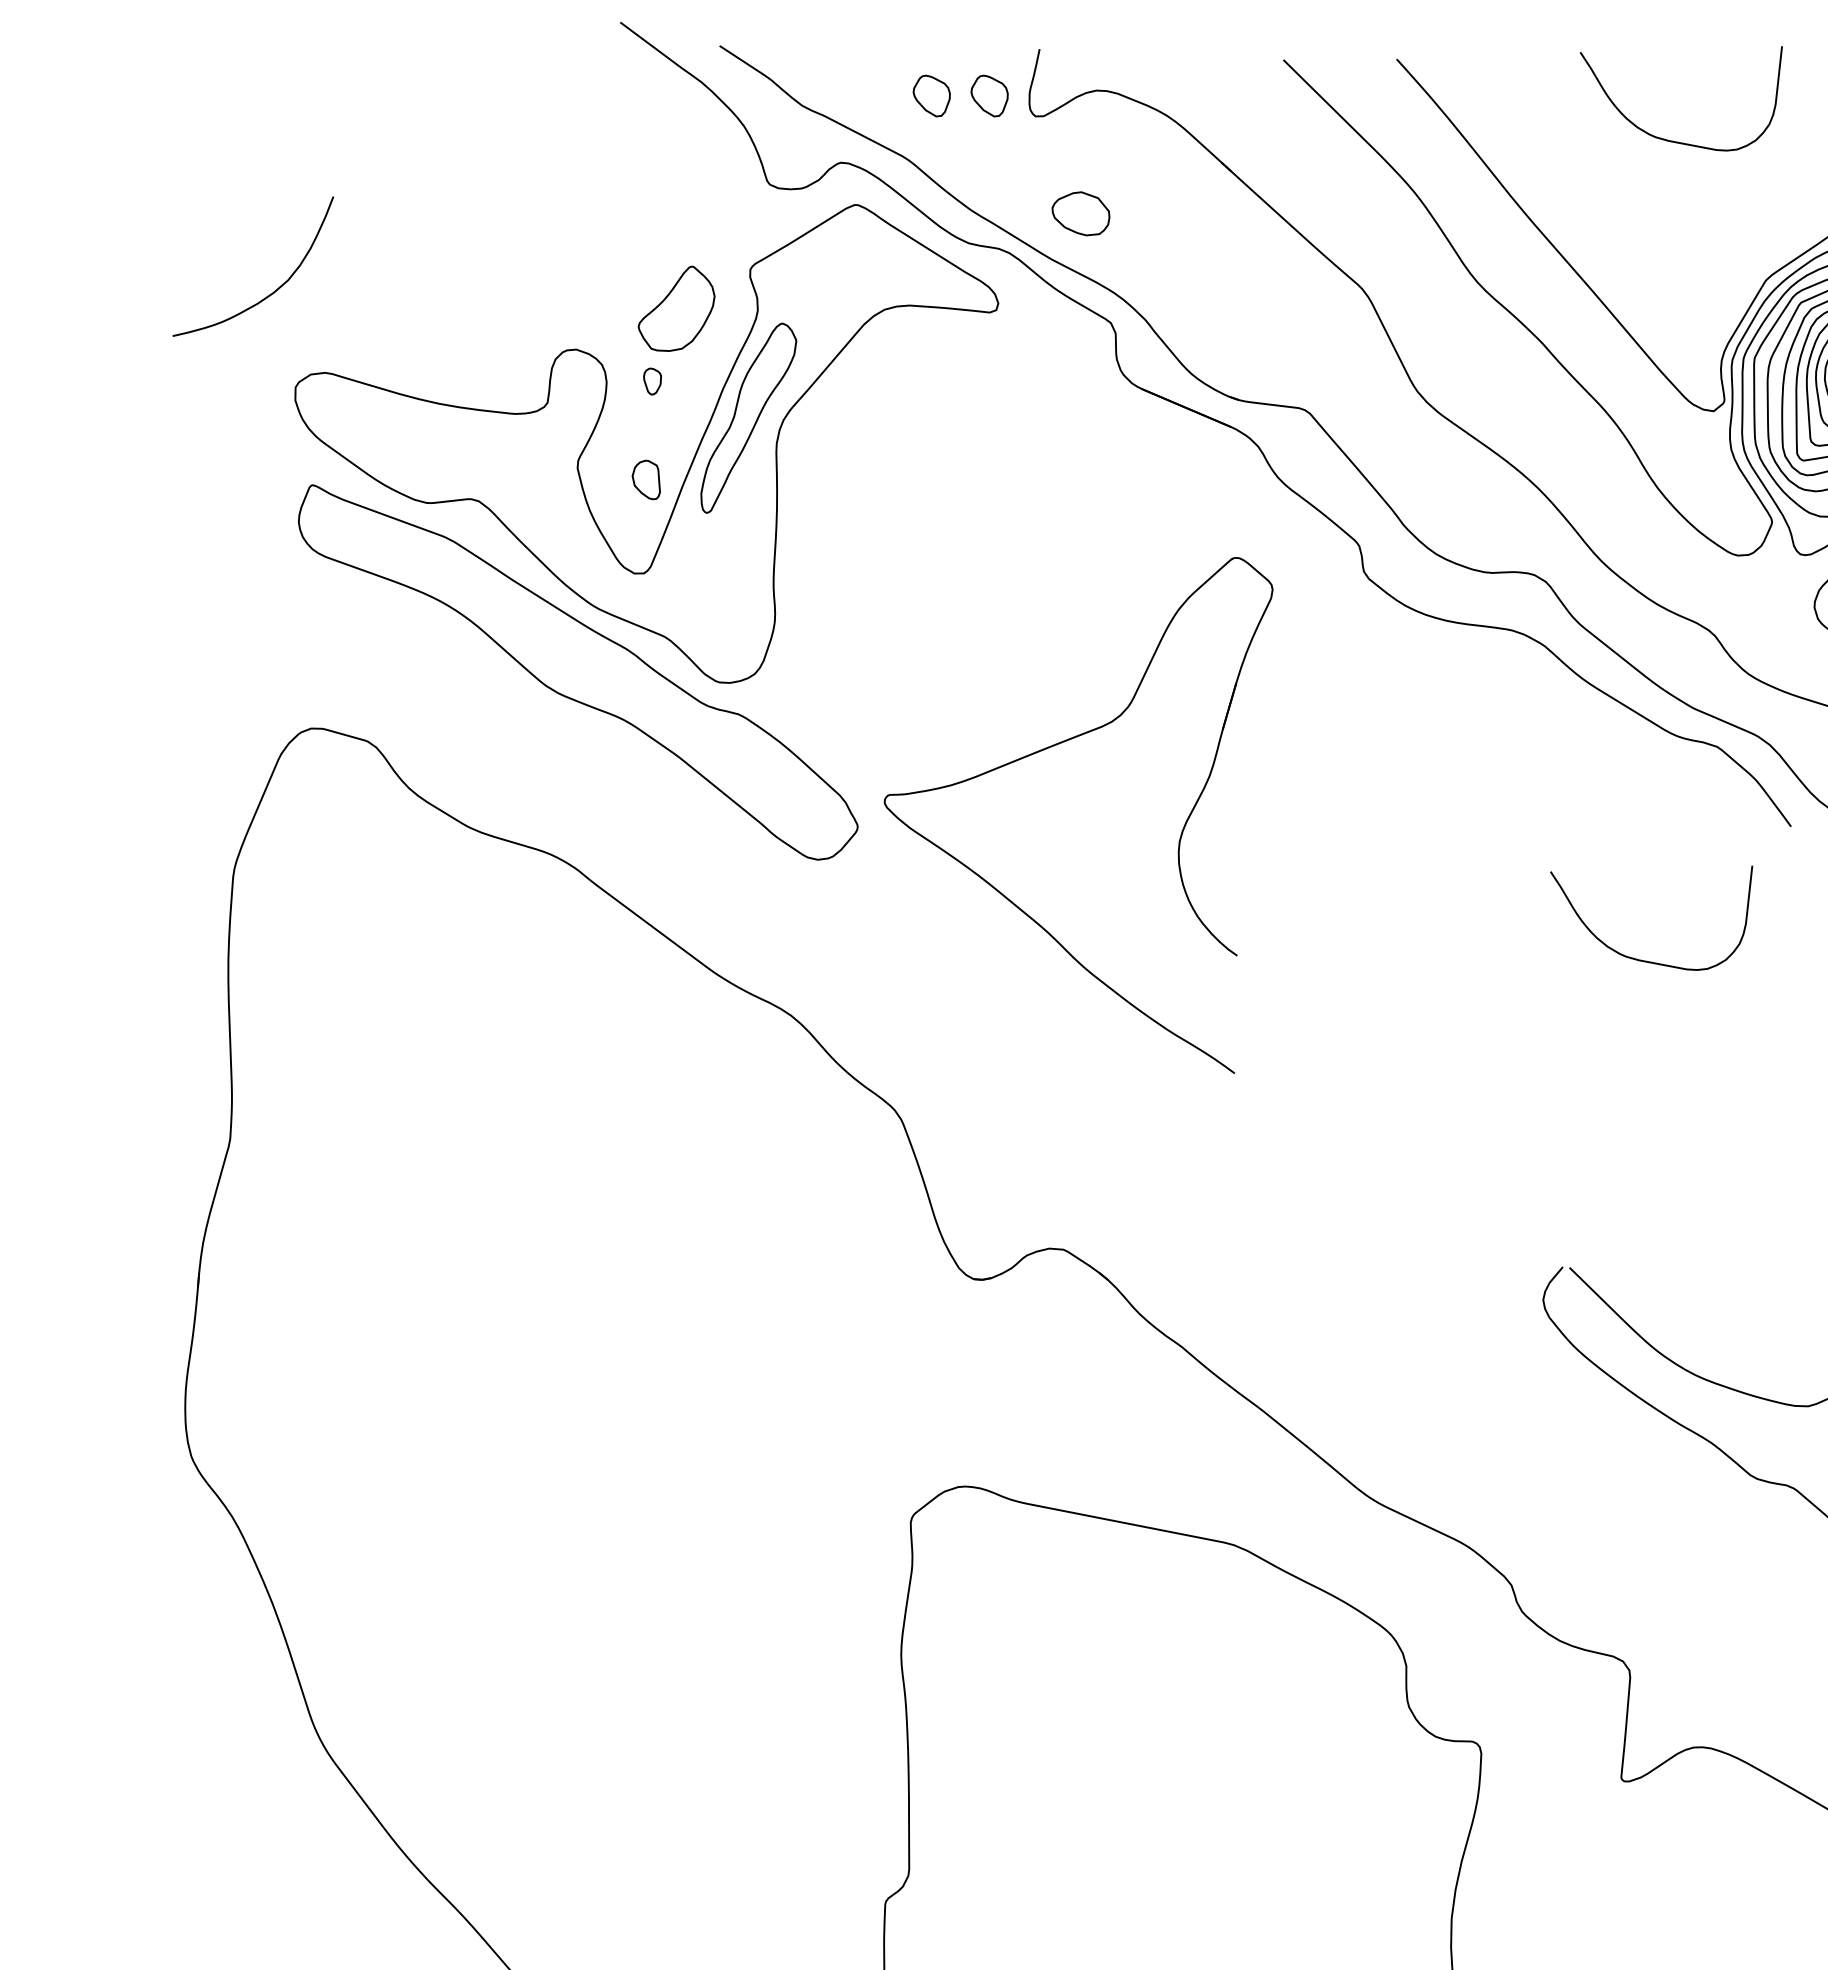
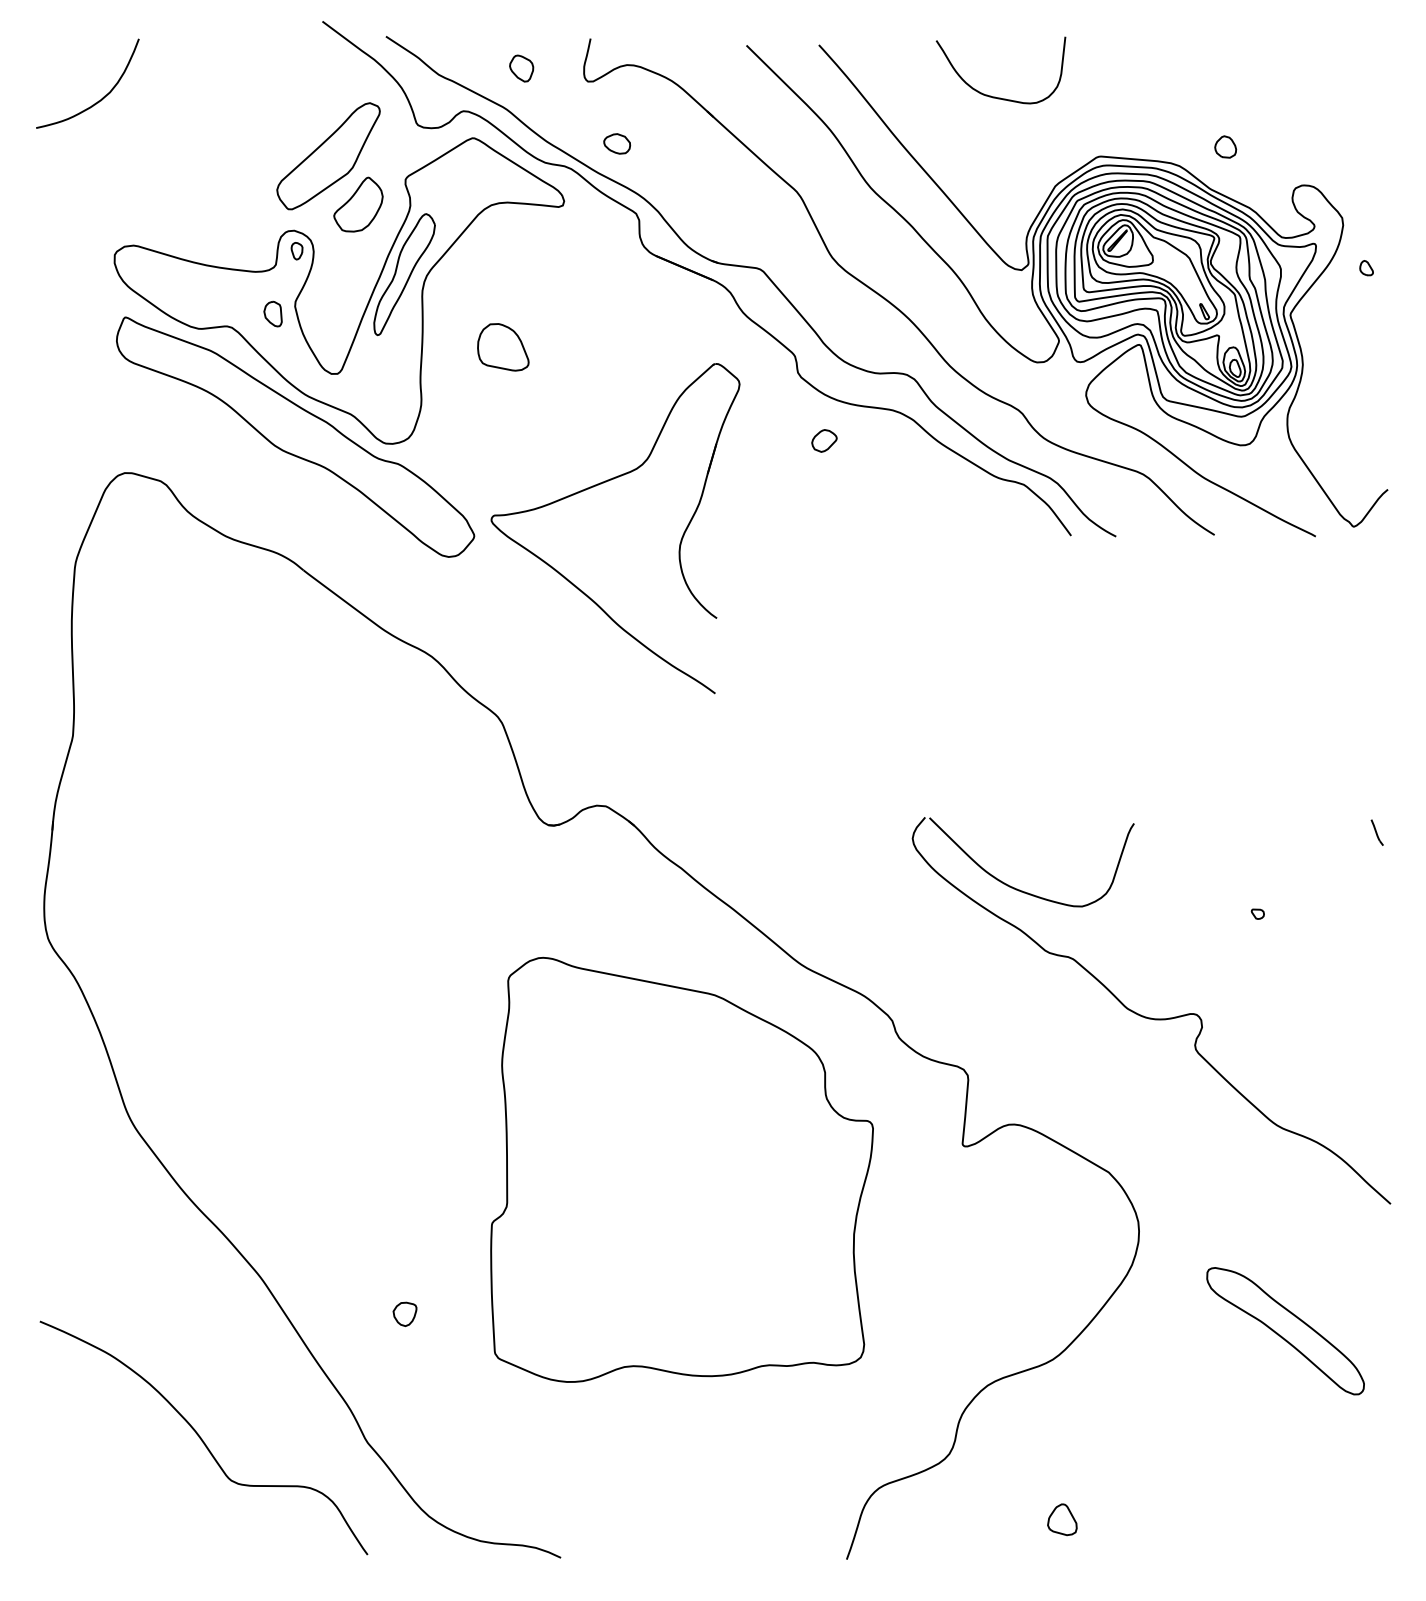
part: (989, 95) -> (558, 68), removed
part: (1081, 213) -> (617, 143), size x0.71
part: (629, 233) -> (328, 156), added
curve: (270, 292) -> (98, 100), moved
part: (651, 382) -> (296, 251), moved
part: (645, 479) -> (272, 313), moved
part: (903, 532) -> (503, 347), added
part: (1405, 677) -> (824, 440), added
curve: (1643, 959) -> (976, 620), removed

